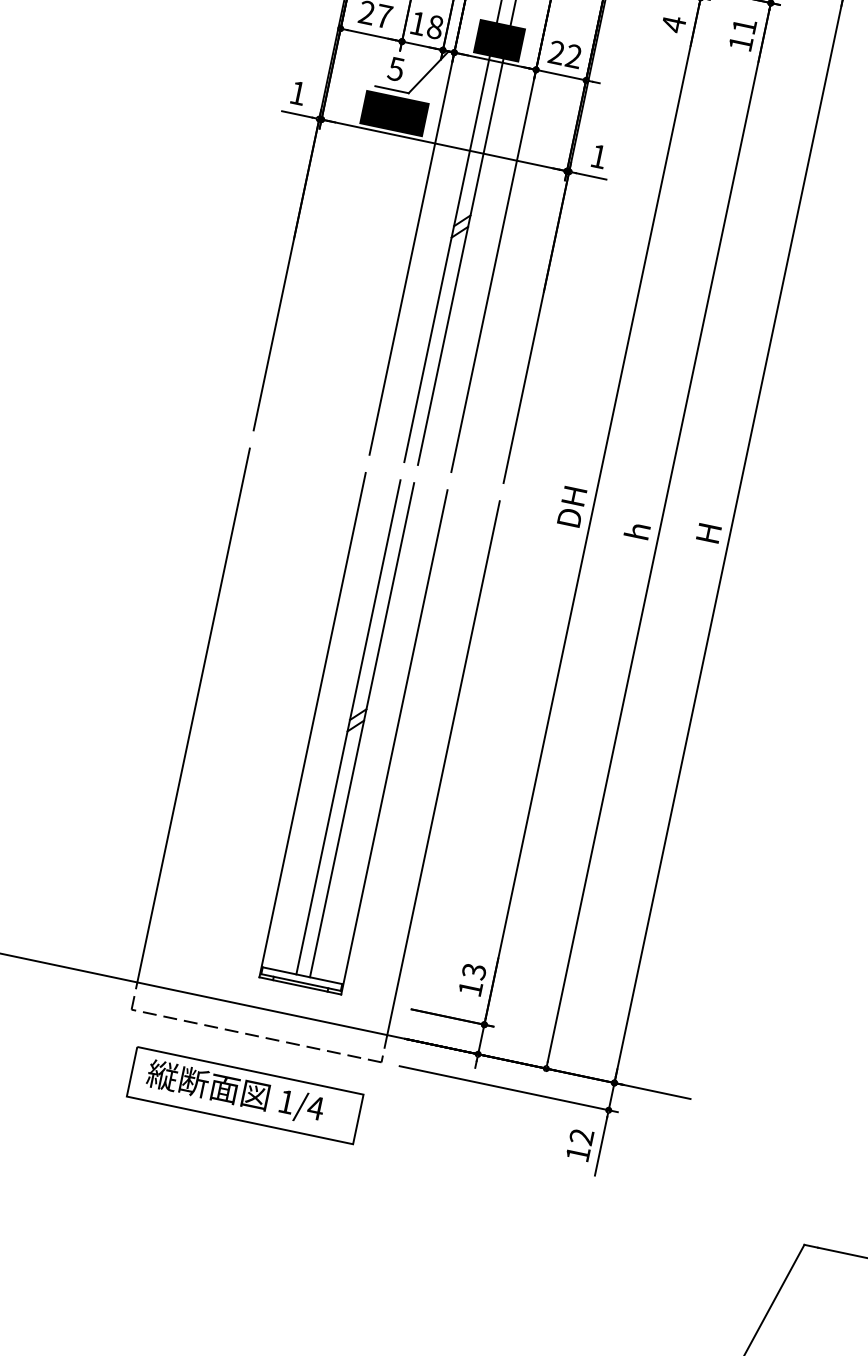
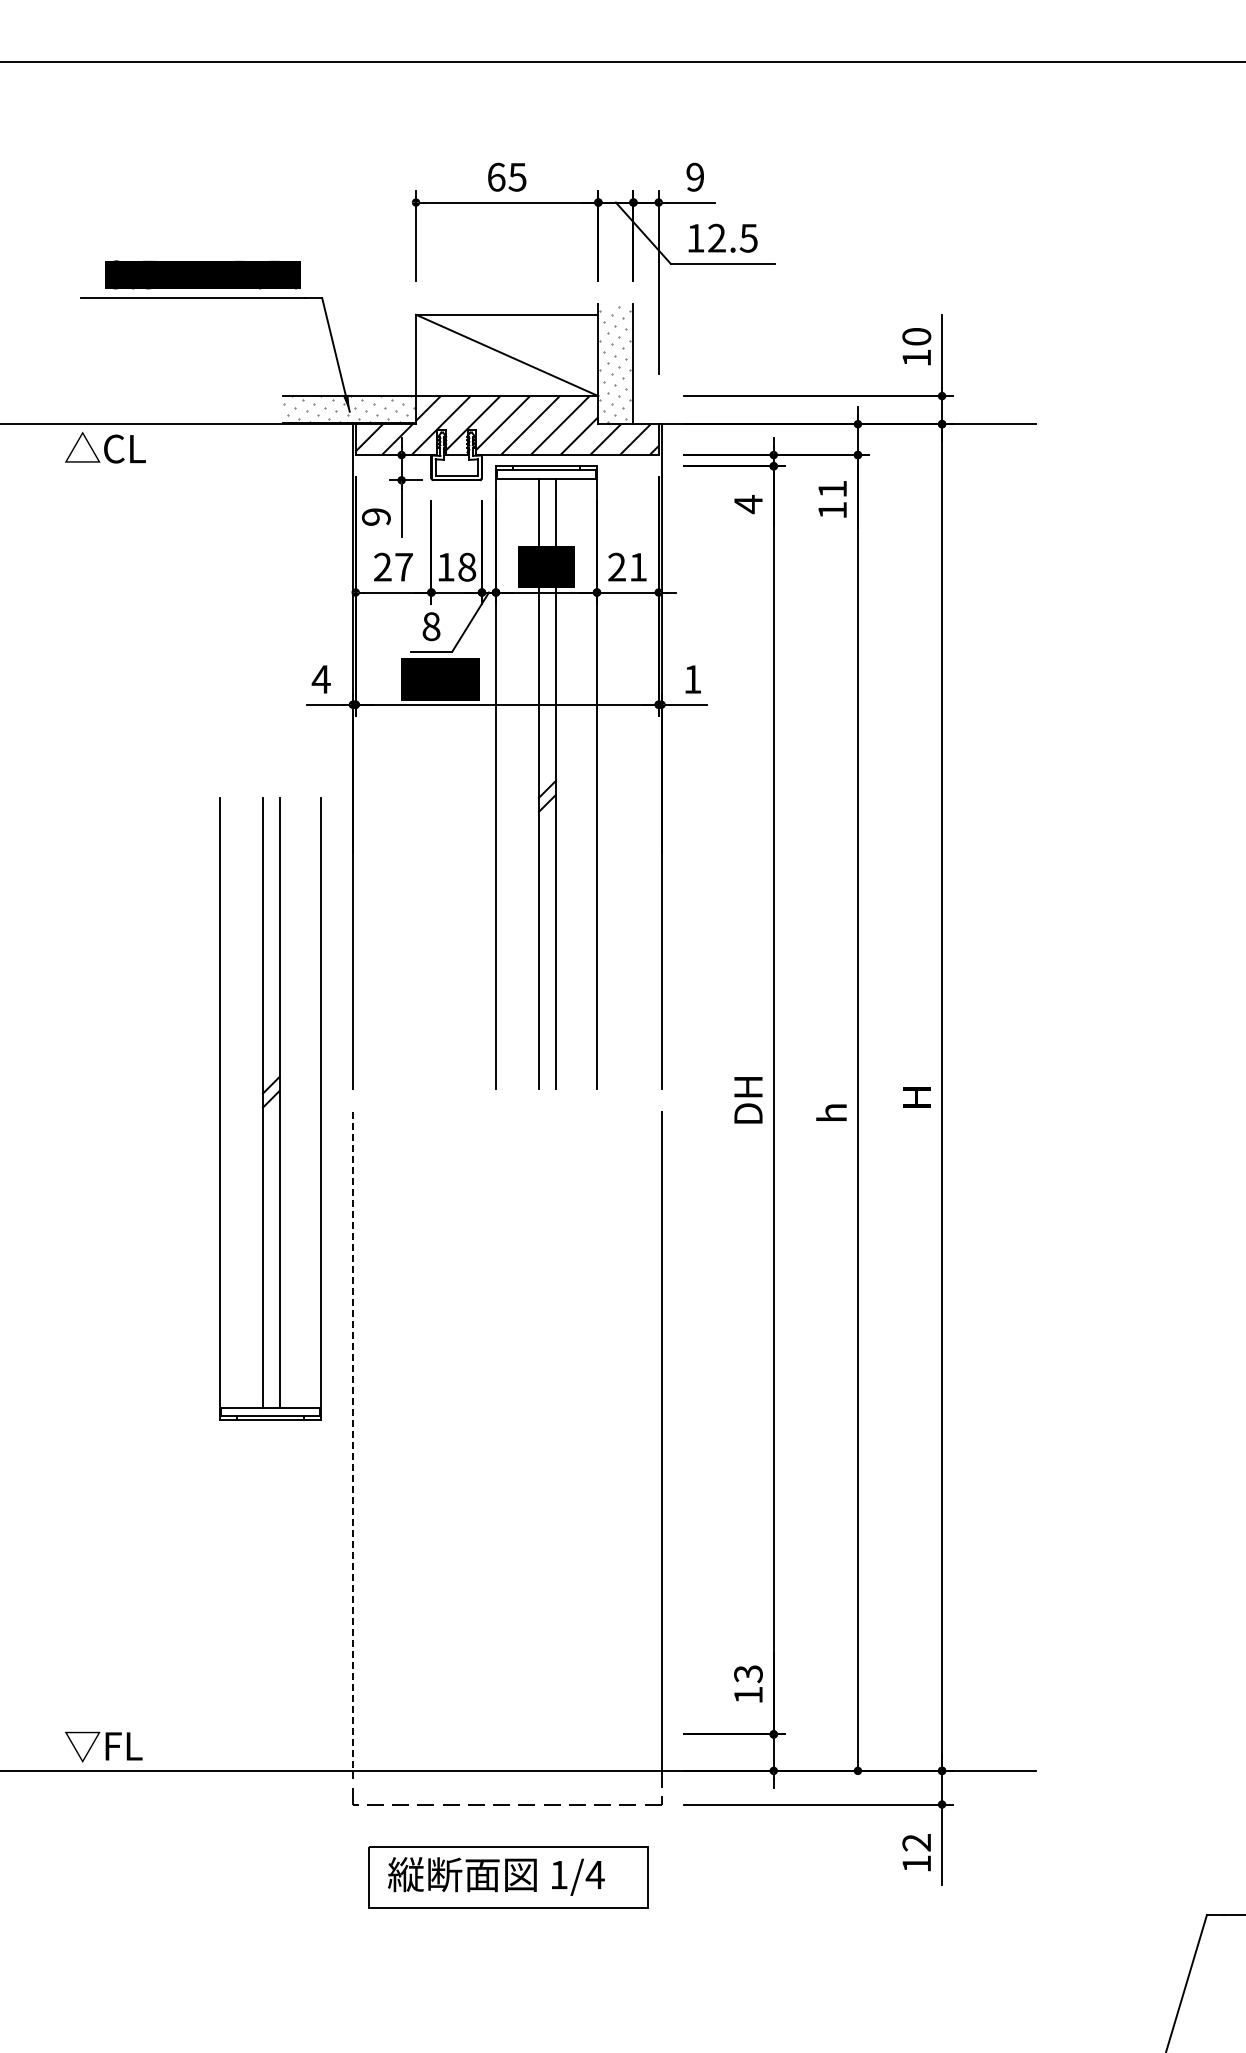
text: (574, 55) -> (638, 566), 22 -> 21
text: (396, 69) -> (431, 626), 5 -> 8
text: (297, 93) -> (320, 679), 1 -> 4
line: (193, 715) -> (352, 1441), solid -> dashed
part: (353, 733) -> (270, 1108), moved

